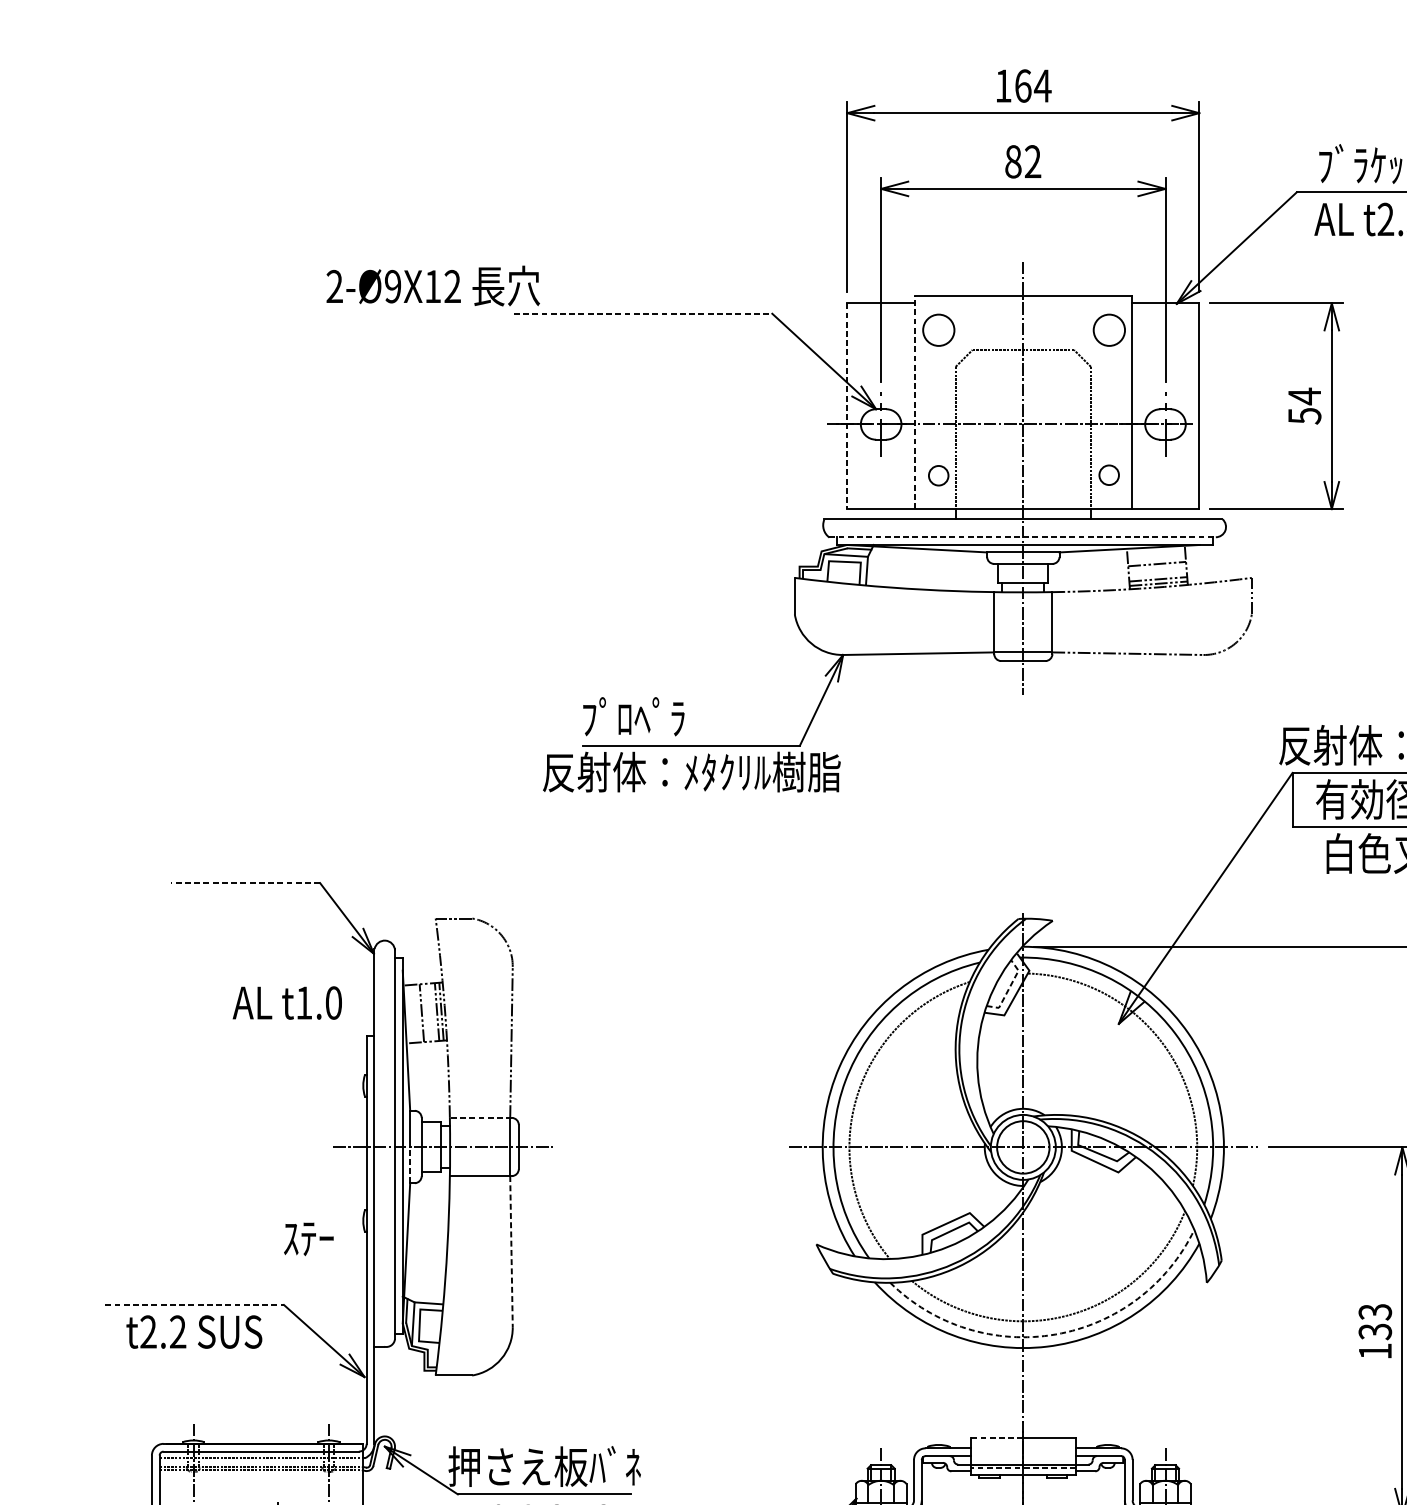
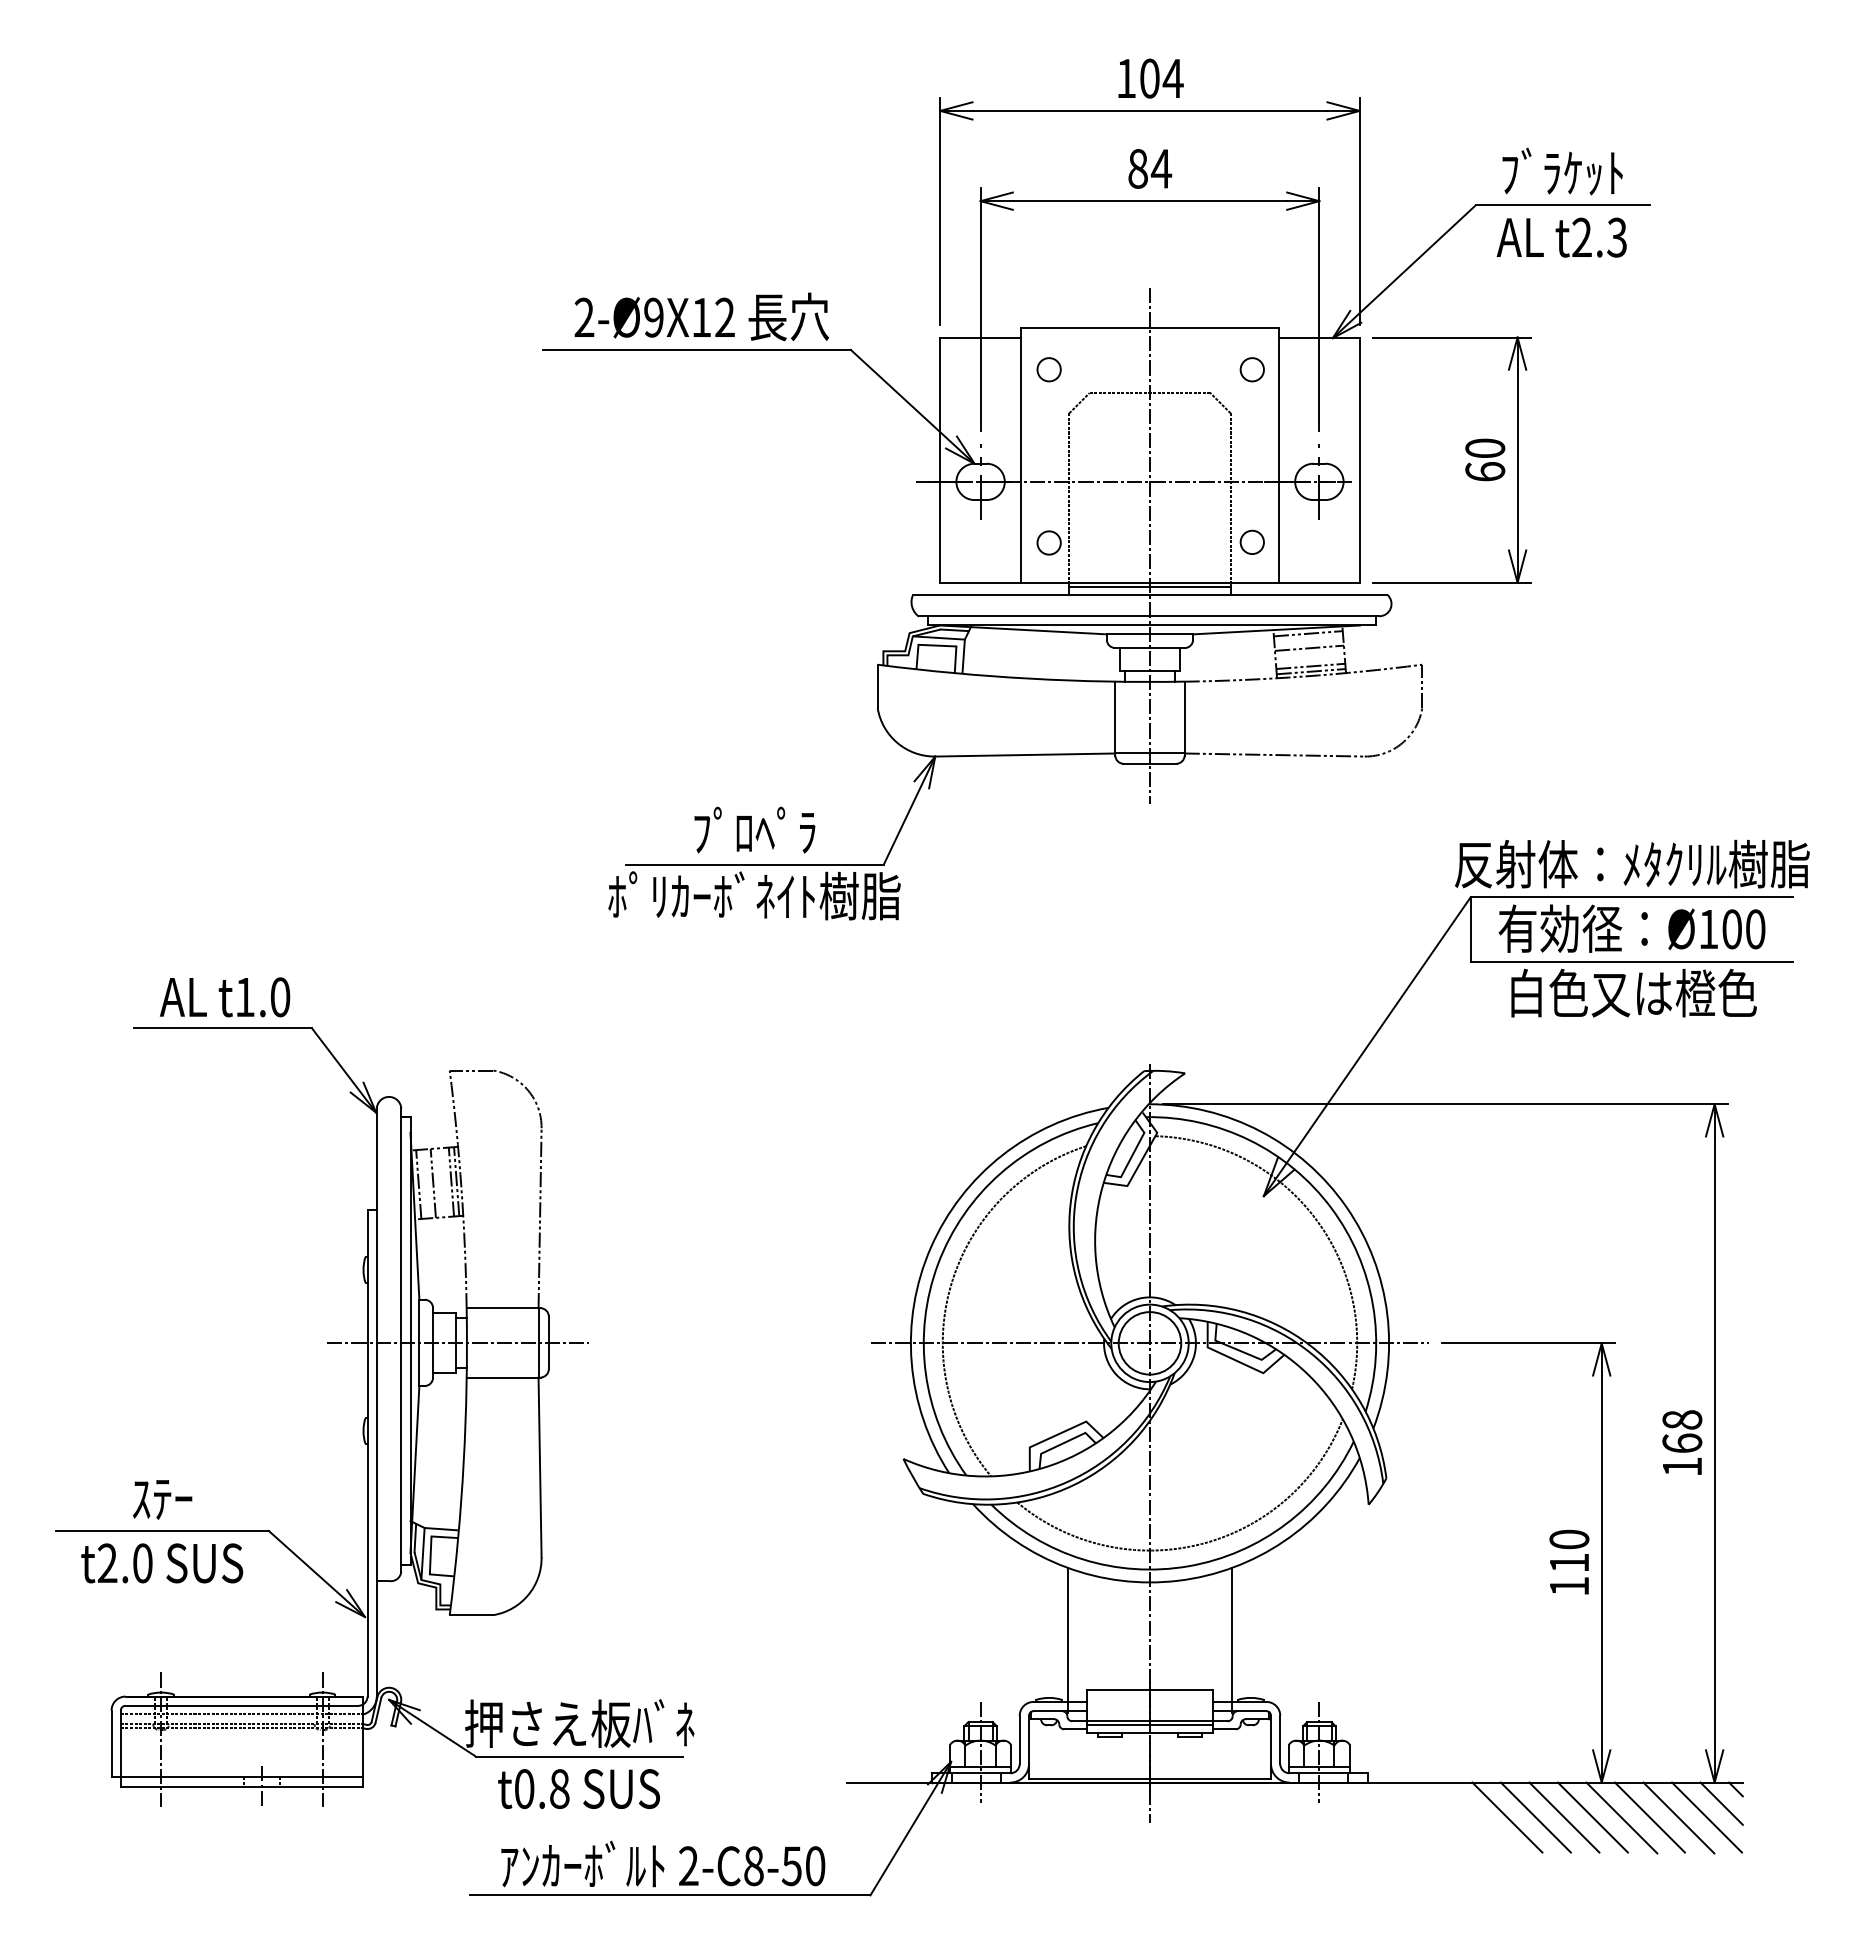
text: (1022, 85) -> (1149, 78), 164 -> 104
text: (1032, 161) -> (1161, 168), 82 -> 84
text: (432, 285) -> (701, 316), moved
line: (643, 313) -> (697, 349), dashed -> solid
circle: (938, 330) -> (1048, 369), size x0.62
circle: (1108, 330) -> (1251, 369), size x0.62
line: (914, 401) -> (1020, 454), dashed -> solid
line: (847, 406) -> (940, 460), dashed -> solid
text: (1304, 406) -> (1485, 460), 54 -> 60
line: (1022, 512) -> (1149, 586), added
line: (1022, 537) -> (1149, 616), dashed -> solid
line: (1155, 551) -> (1307, 633), added
text: (633, 716) -> (754, 829), moved
text: (691, 771) -> (754, 895), 反射体：ﾒﾀｸﾘﾙ樹脂 -> ﾎﾟﾘｶｰﾎﾞﾈｲﾄ樹脂
line: (244, 883) -> (222, 1028), dashed -> solid
line: (1008, 988) -> (1132, 1154), dashed -> solid
text: (287, 1003) -> (225, 997), moved
line: (409, 1014) -> (418, 1184), added
line: (480, 1118) -> (503, 1308), dashed -> solid
line: (410, 1165) -> (419, 1364), dashed -> solid
text: (308, 1239) -> (162, 1499), moved
line: (511, 1251) -> (540, 1467), dashed -> solid
line: (195, 1305) -> (163, 1531), dashed -> solid
text: (1375, 1322) -> (1569, 1551), 133 -> 110
text: (177, 1332) -> (142, 1563), t2.2 -> t2.0
arc: (1055, 1334) -> (1188, 1566), dashed -> solid
line: (954, 1396) -> (1068, 1640), added
line: (1091, 1396) -> (1231, 1640), added
line: (996, 1437) -> (1118, 1689), dashed -> solid
line: (1023, 1468) -> (1150, 1725), dashed -> solid

